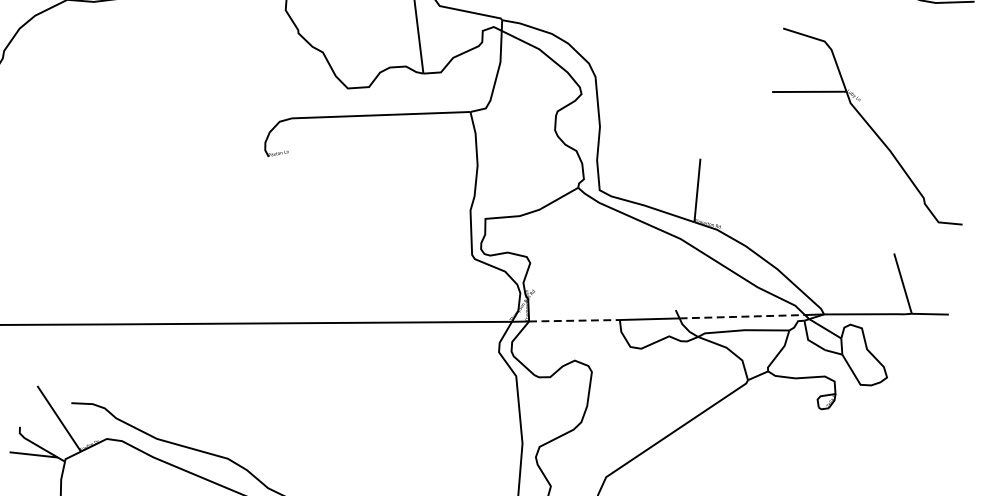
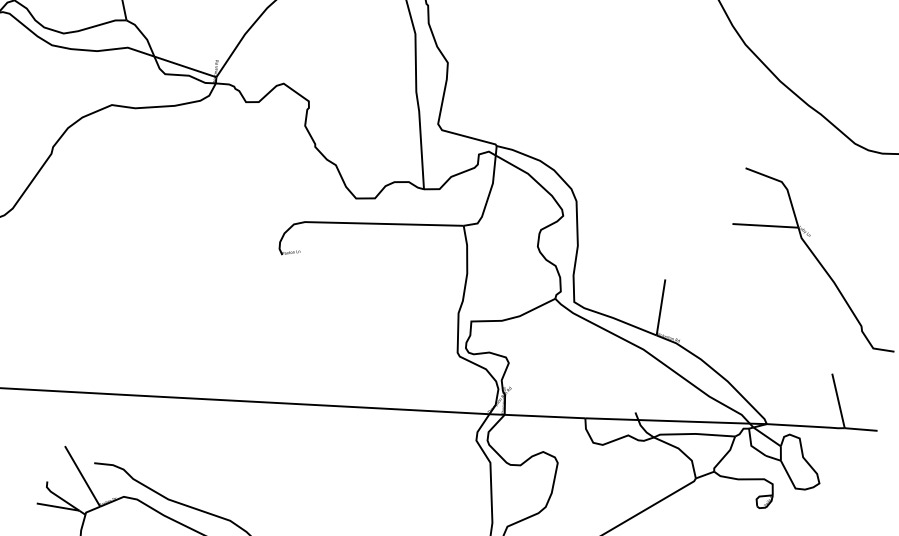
line: (742, 316) -> (694, 421), dashed -> solid
line: (575, 320) -> (545, 416), dashed -> solid

